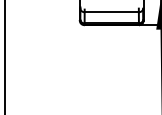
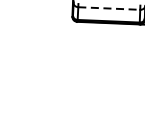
line: (112, 12) -> (110, 8), solid -> dashed

